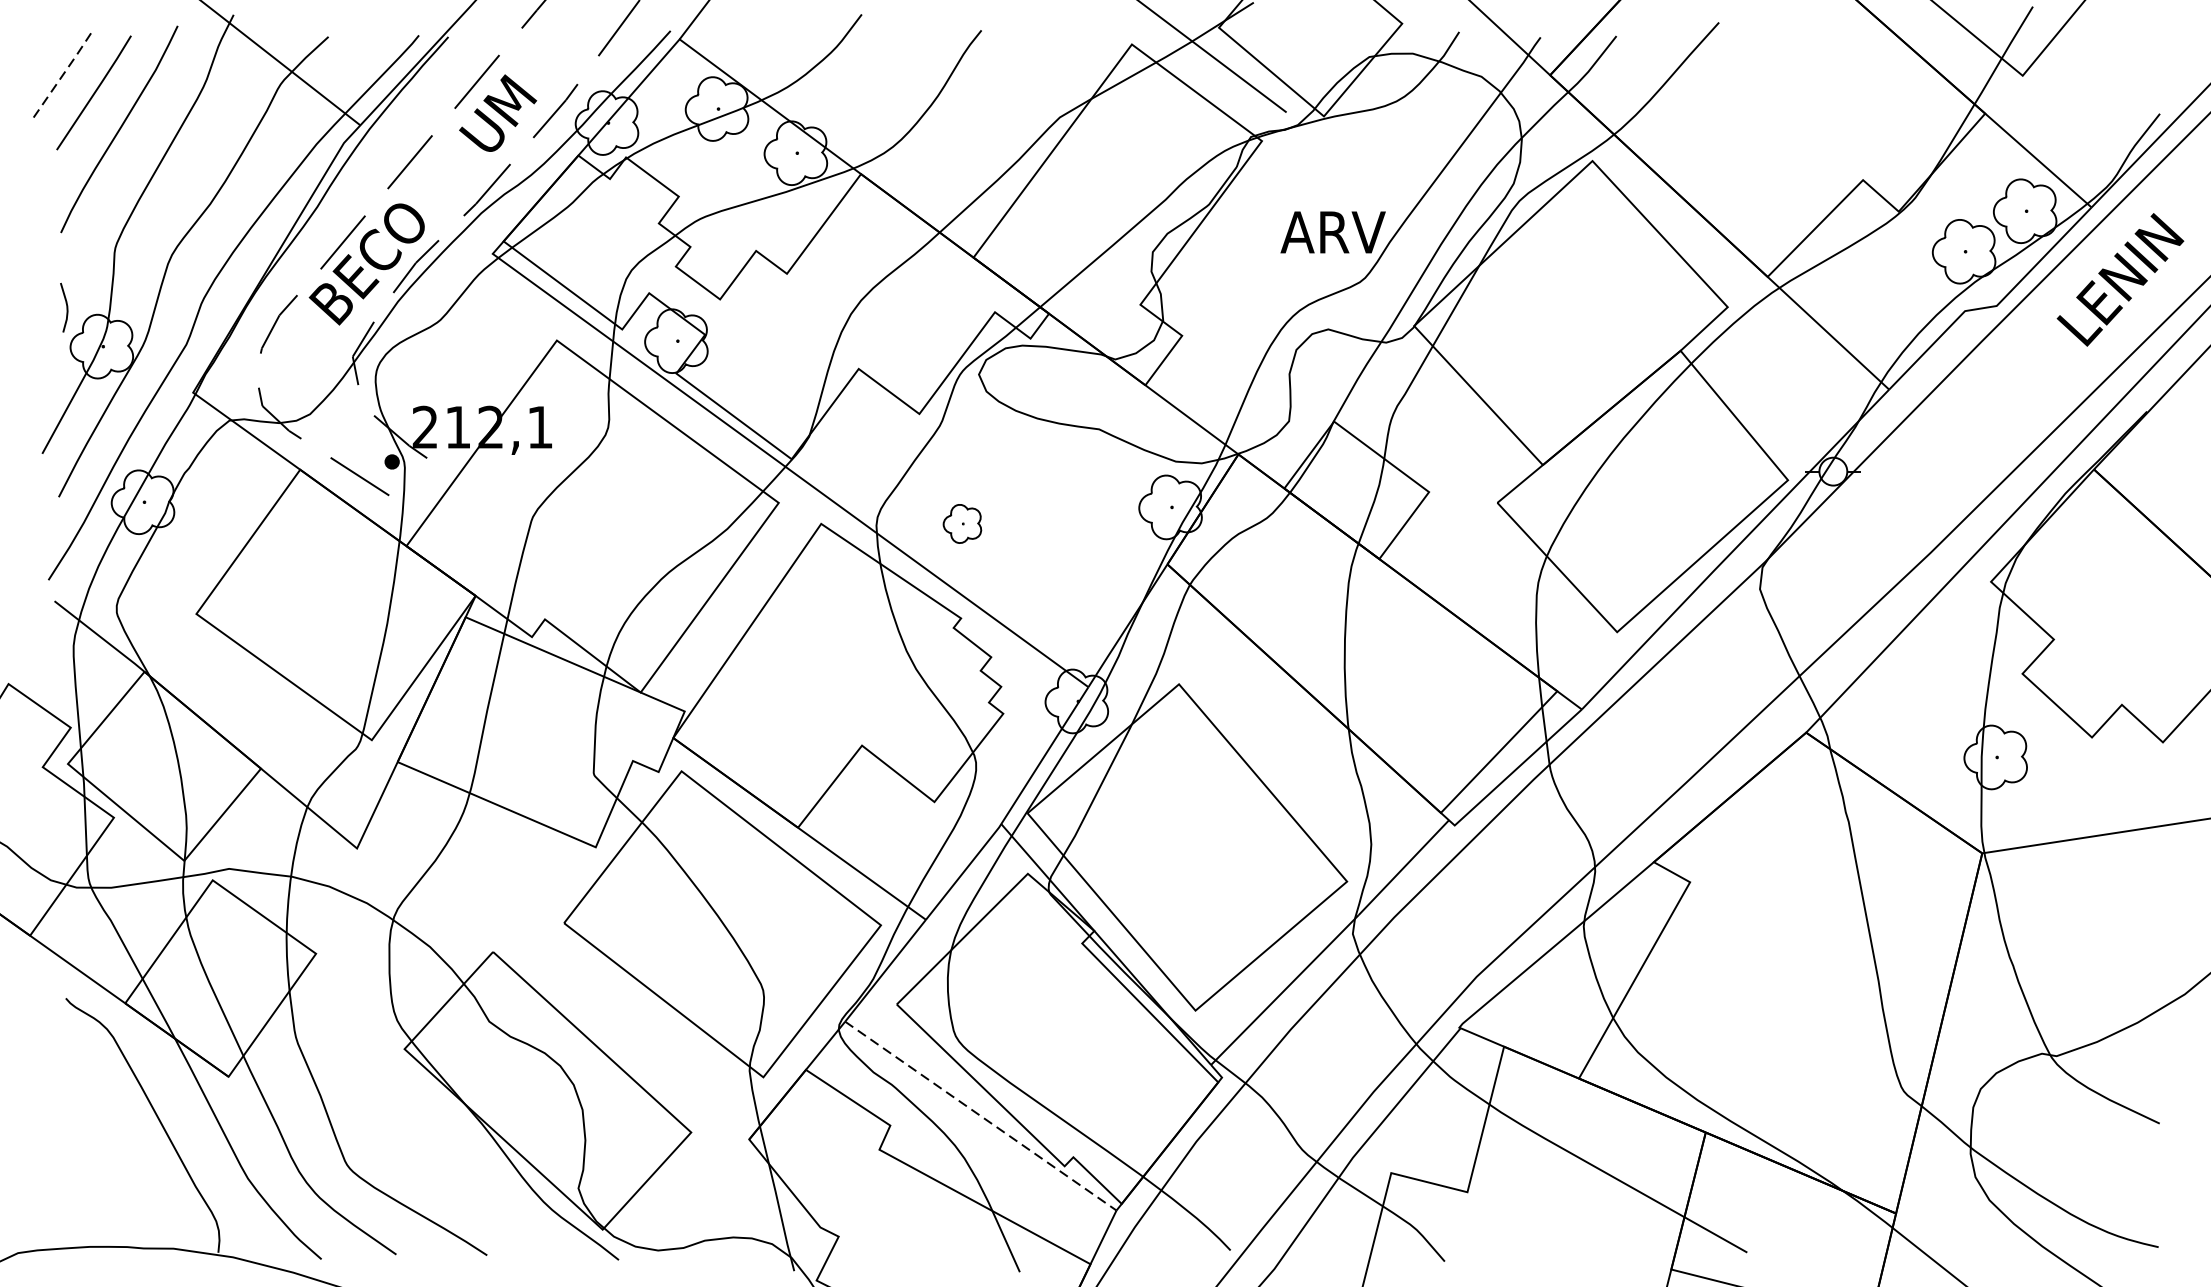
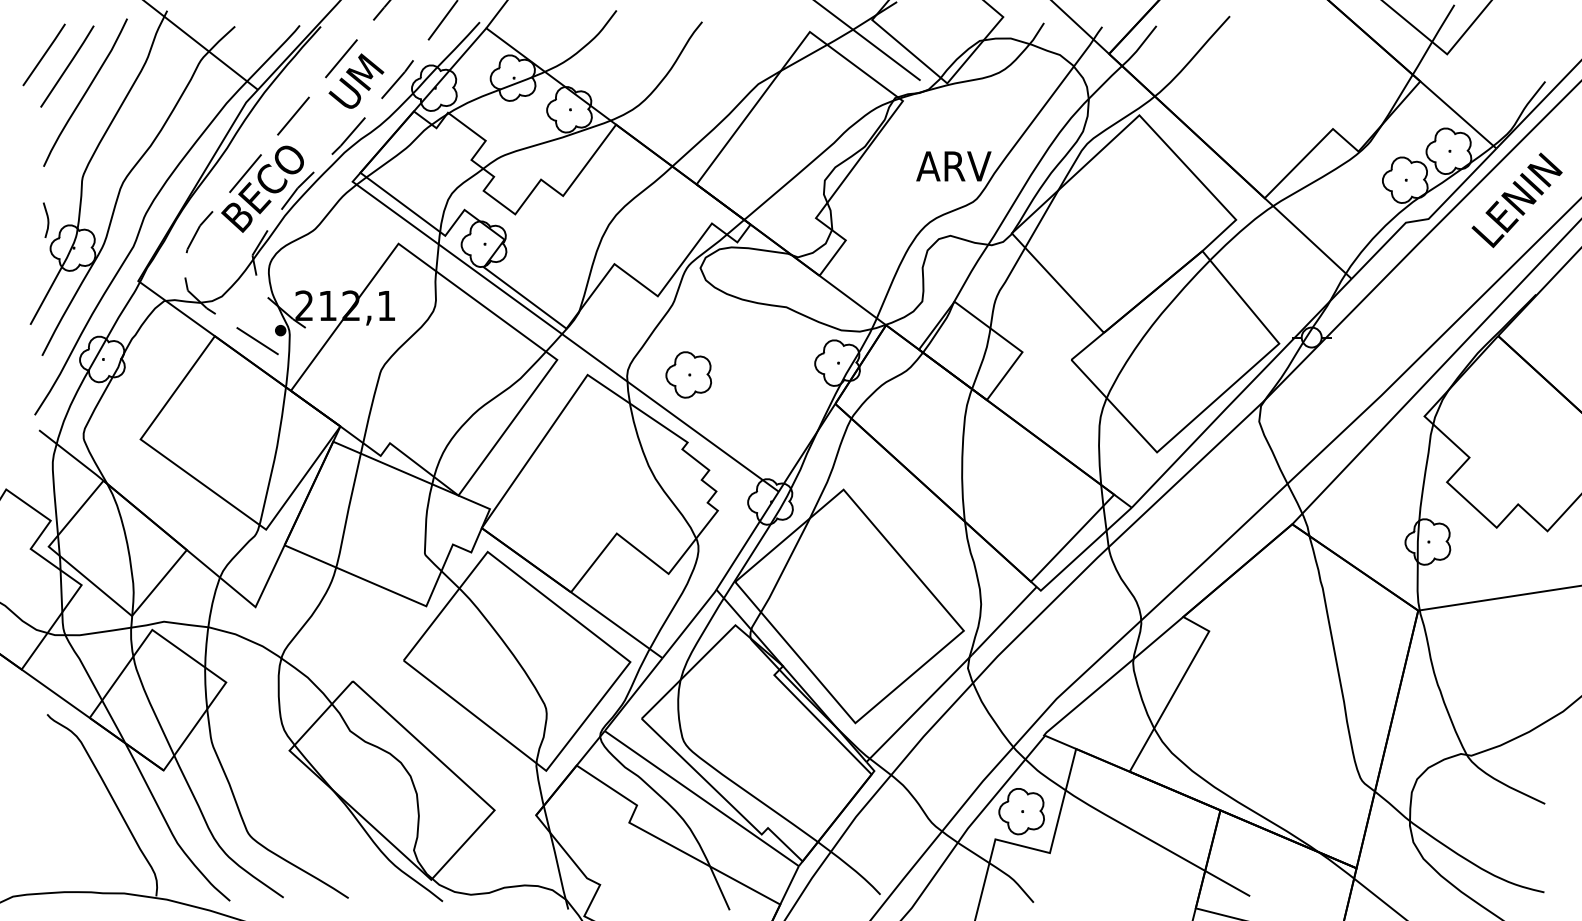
line: (62, 77) -> (44, 55), dashed -> solid
part: (962, 523) -> (688, 374), size x1.67
line: (981, 1115) -> (702, 798), dashed -> solid
part: (1427, 1134) -> (1021, 811), added

